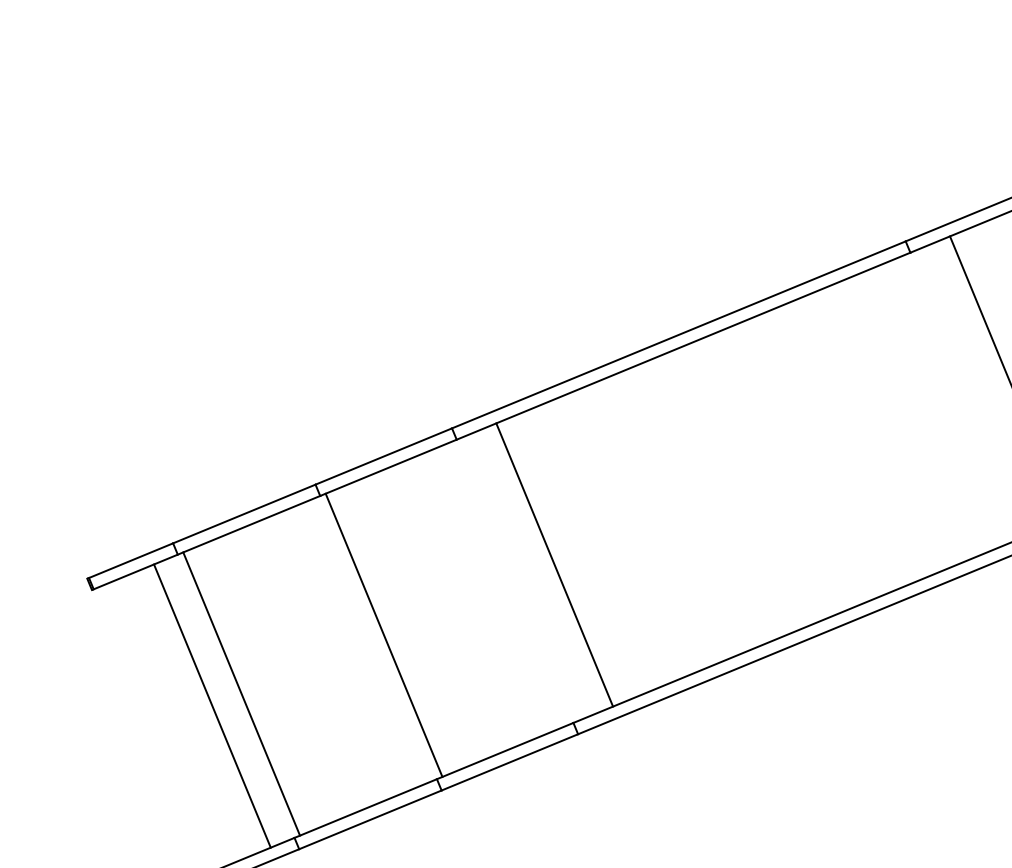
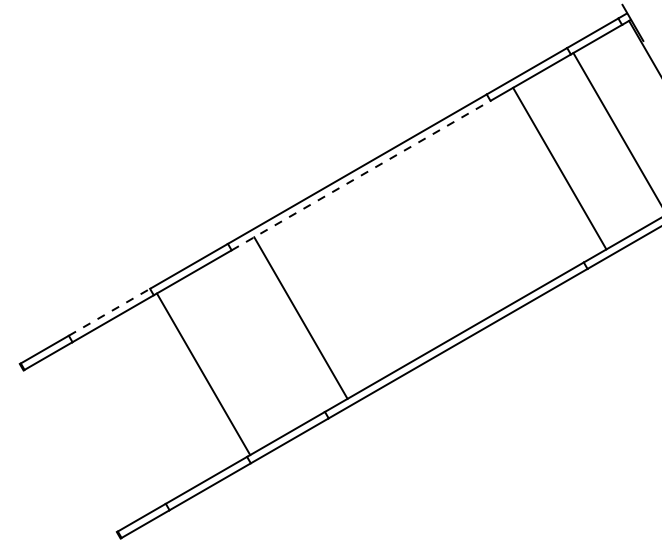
line: (684, 346) -> (361, 175), solid -> dashed
line: (244, 514) -> (109, 312), solid -> dashed
line: (240, 692) -> (121, 420), removed
line: (212, 705) -> (105, 430), removed

